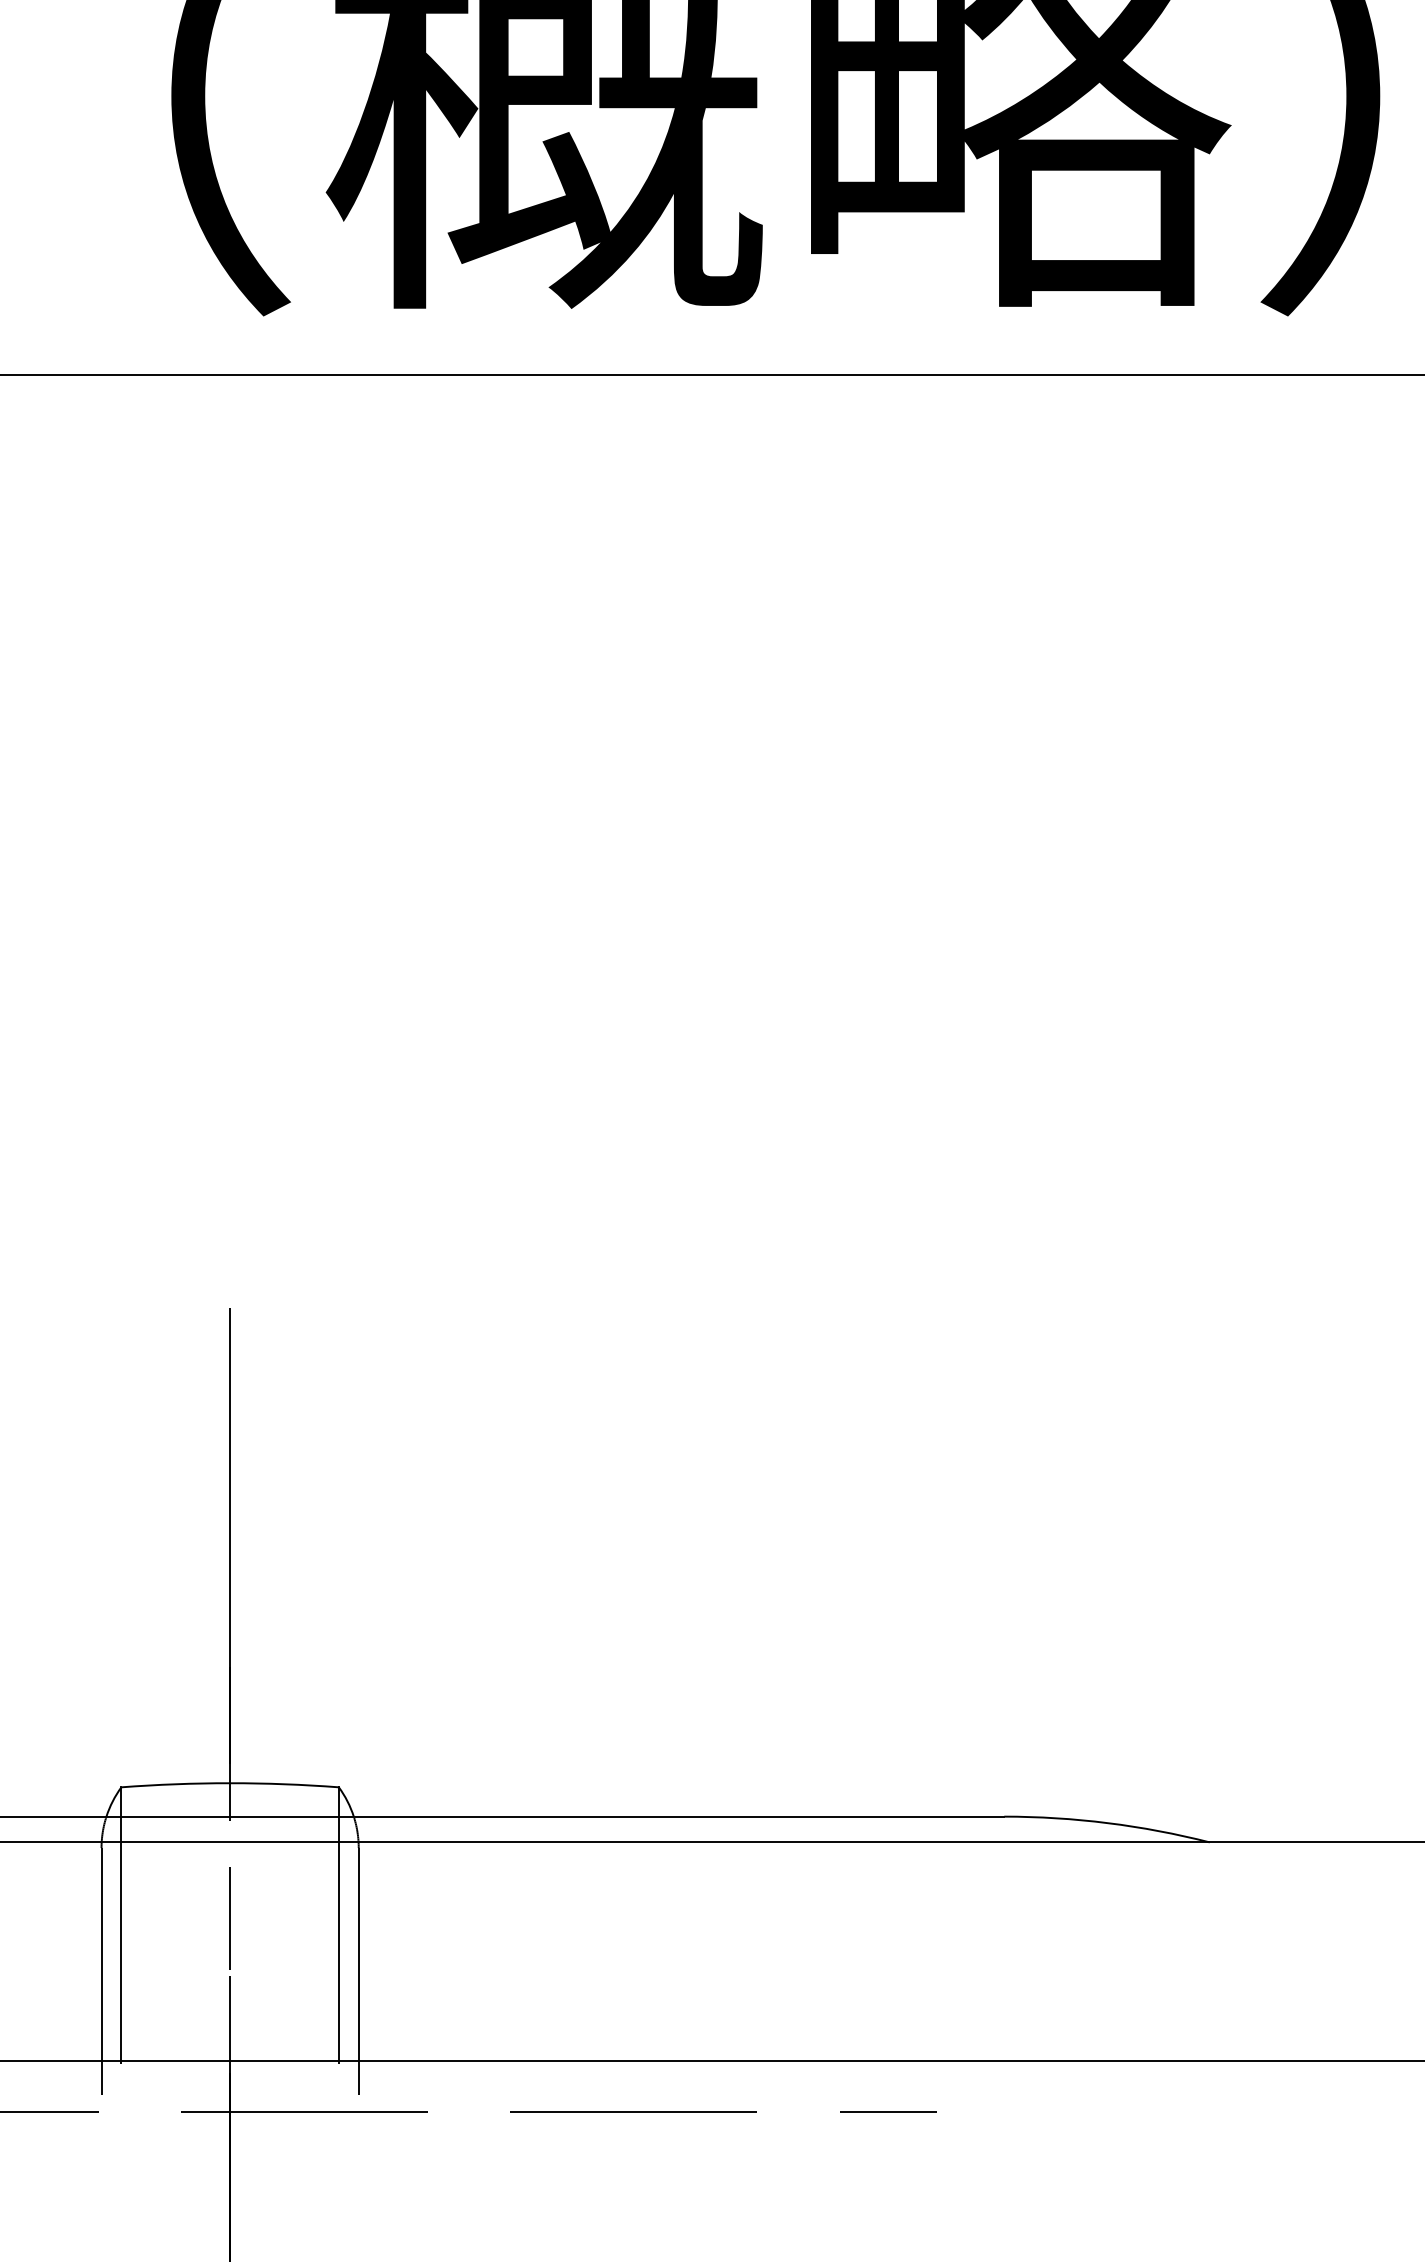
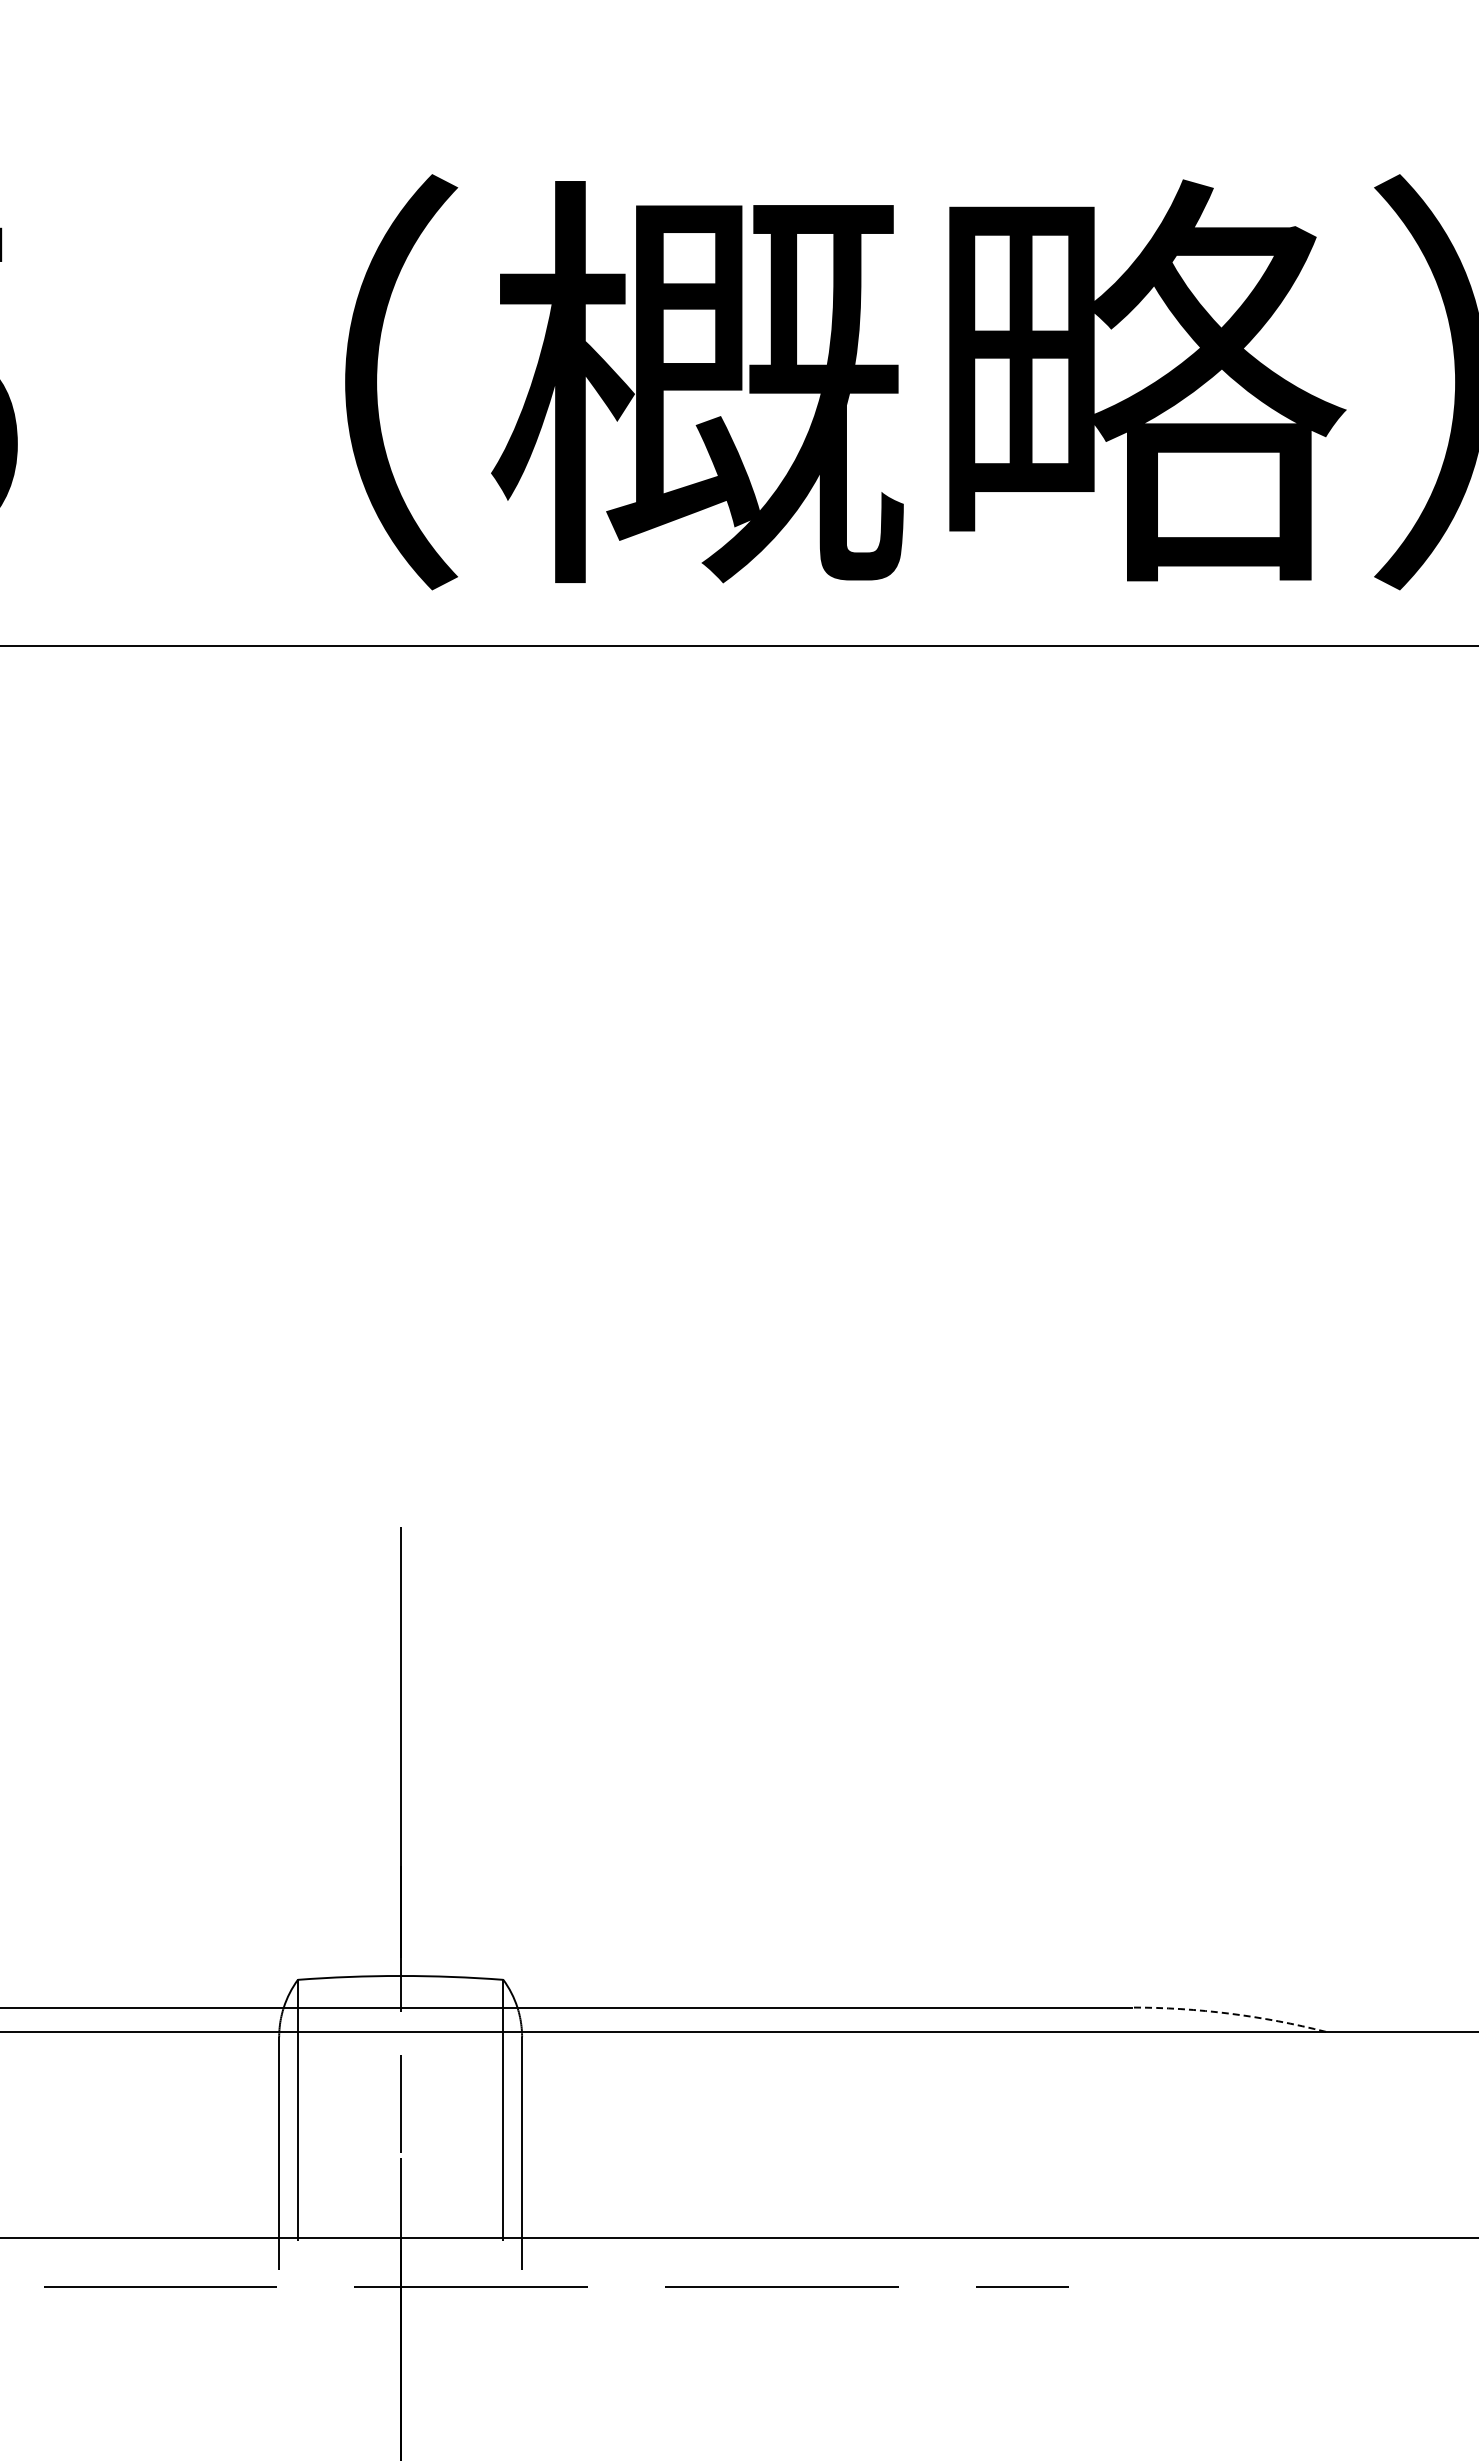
arc: (1107, 1822) -> (1229, 2013), solid -> dashed

